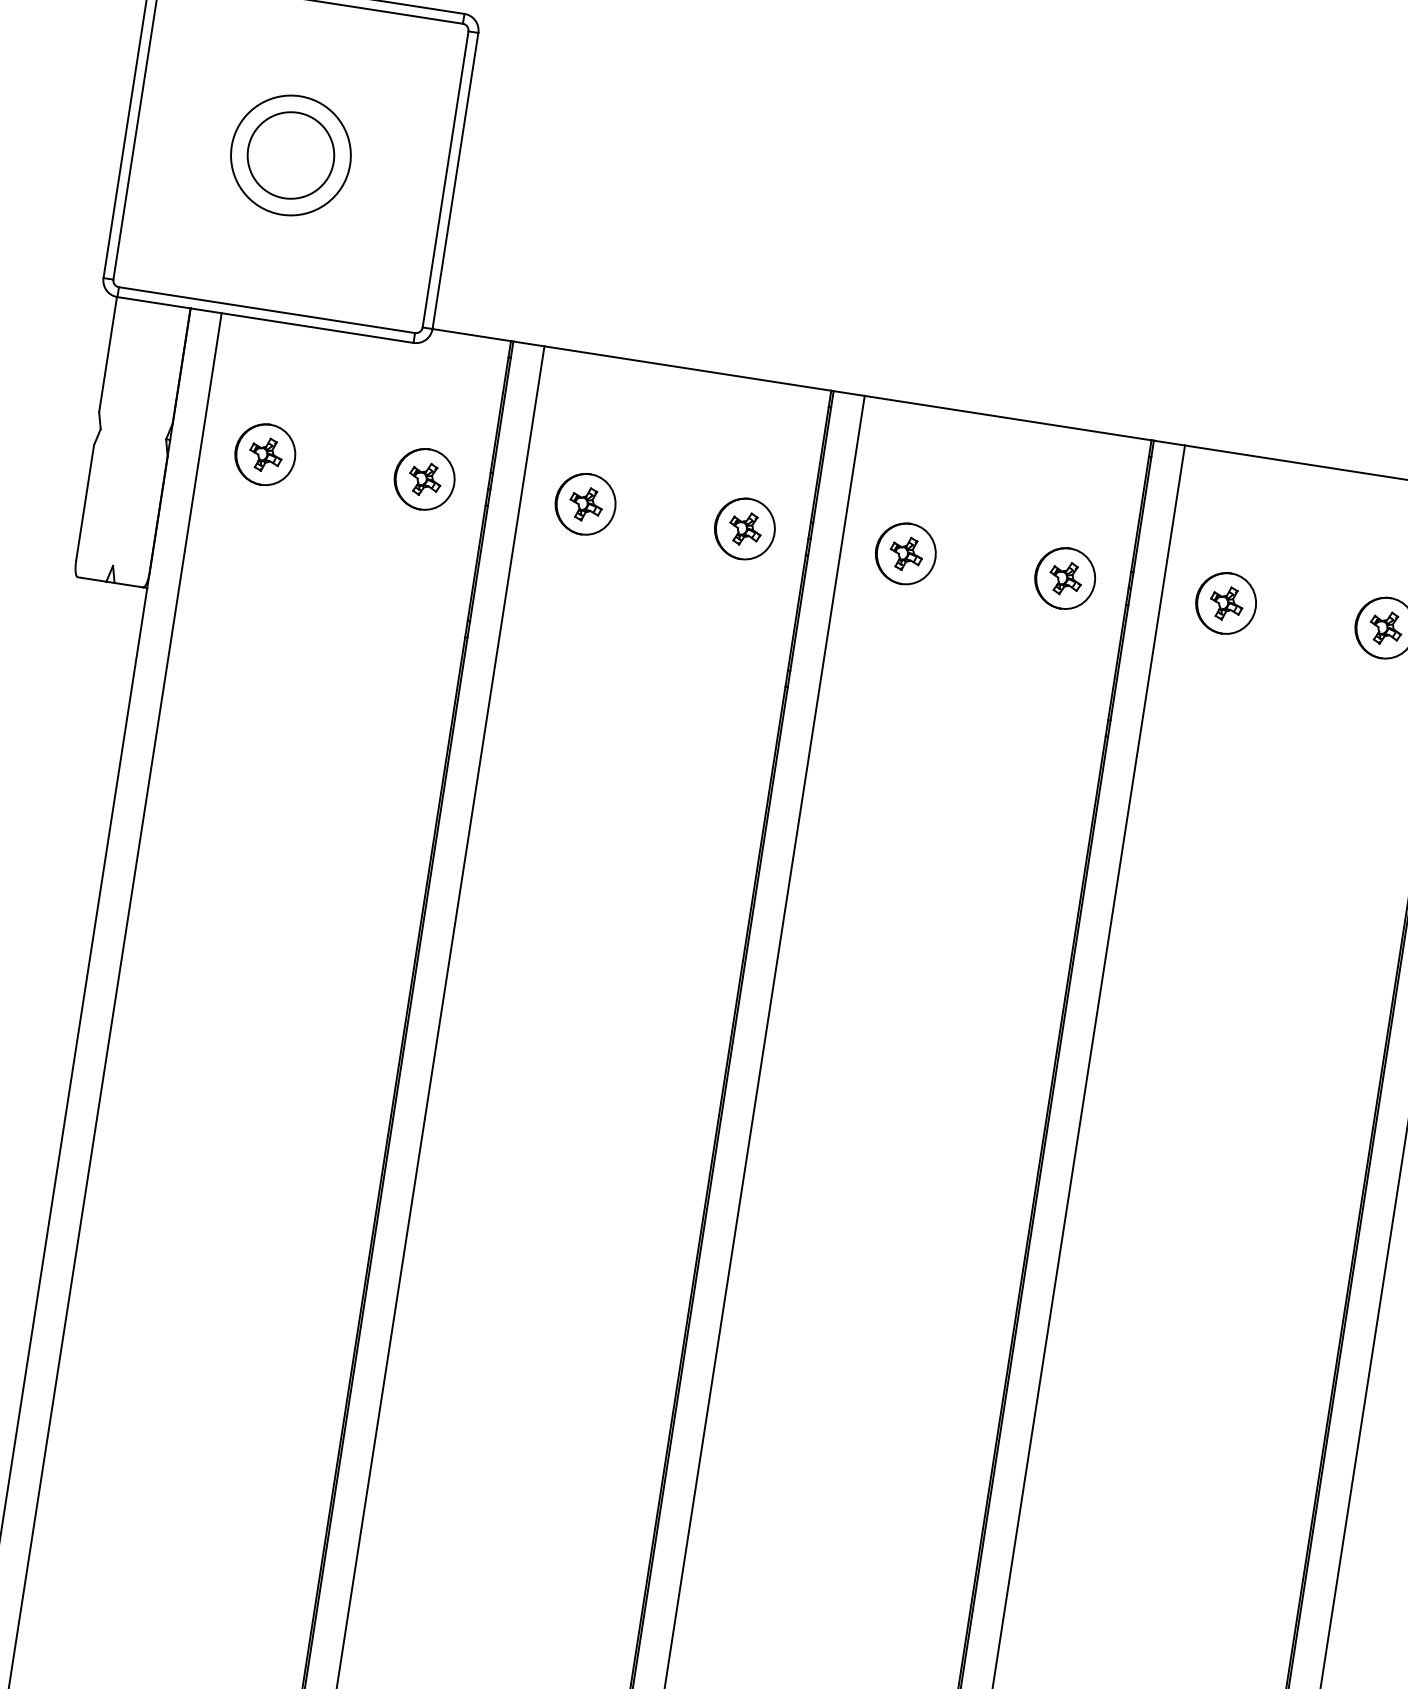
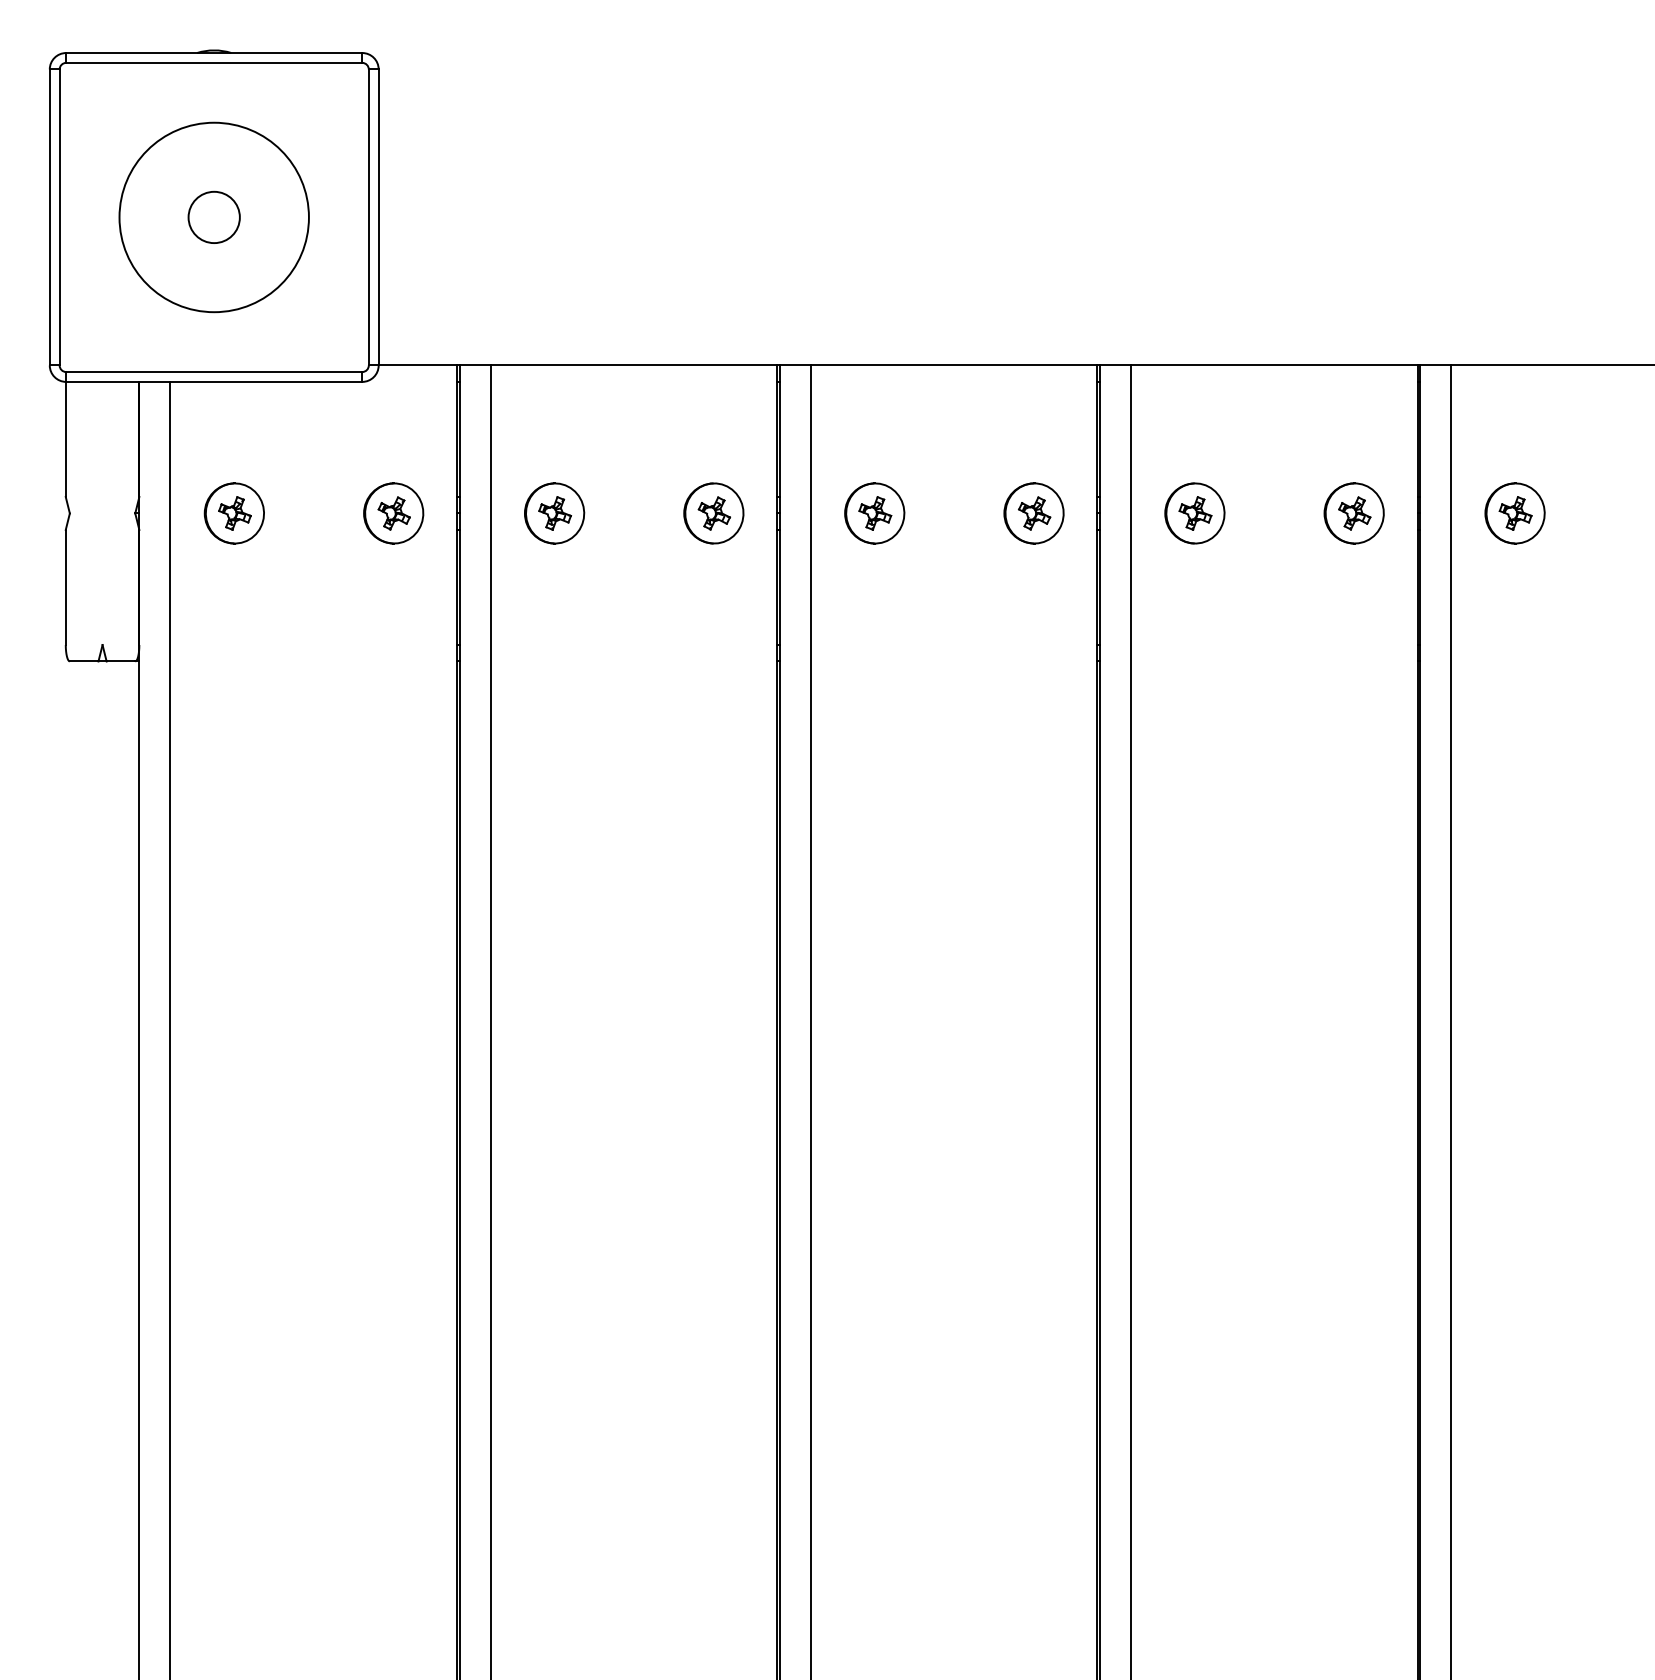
circle: (291, 155) -> (214, 217), size x0.6
circle: (291, 155) -> (214, 217), size x1.6

